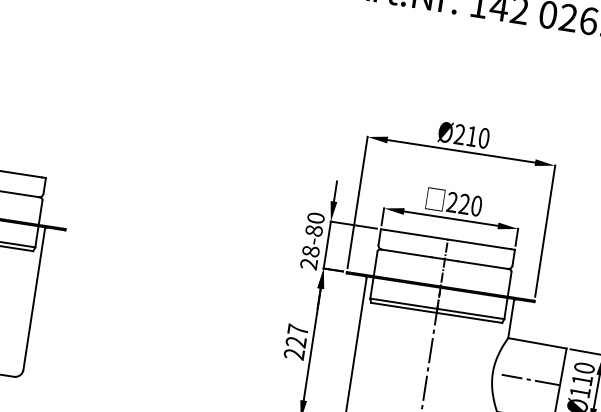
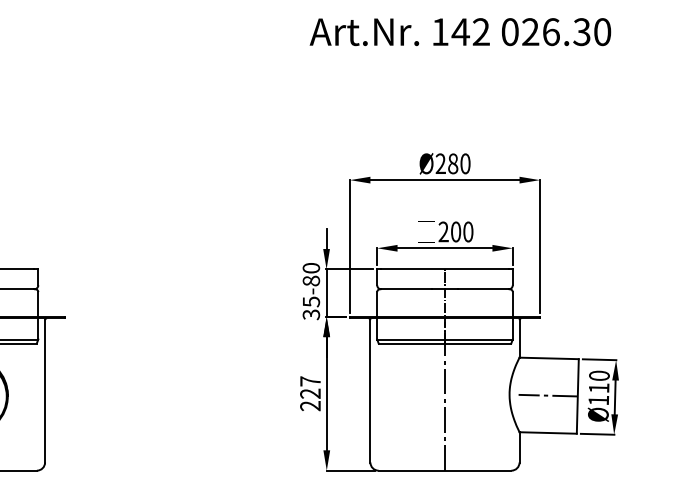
text: (472, 136) -> (453, 163), Ø210 -> Ø280
text: (465, 203) -> (456, 231), 220 -> 200
text: (310, 258) -> (311, 308), 28-80 -> 35-80

